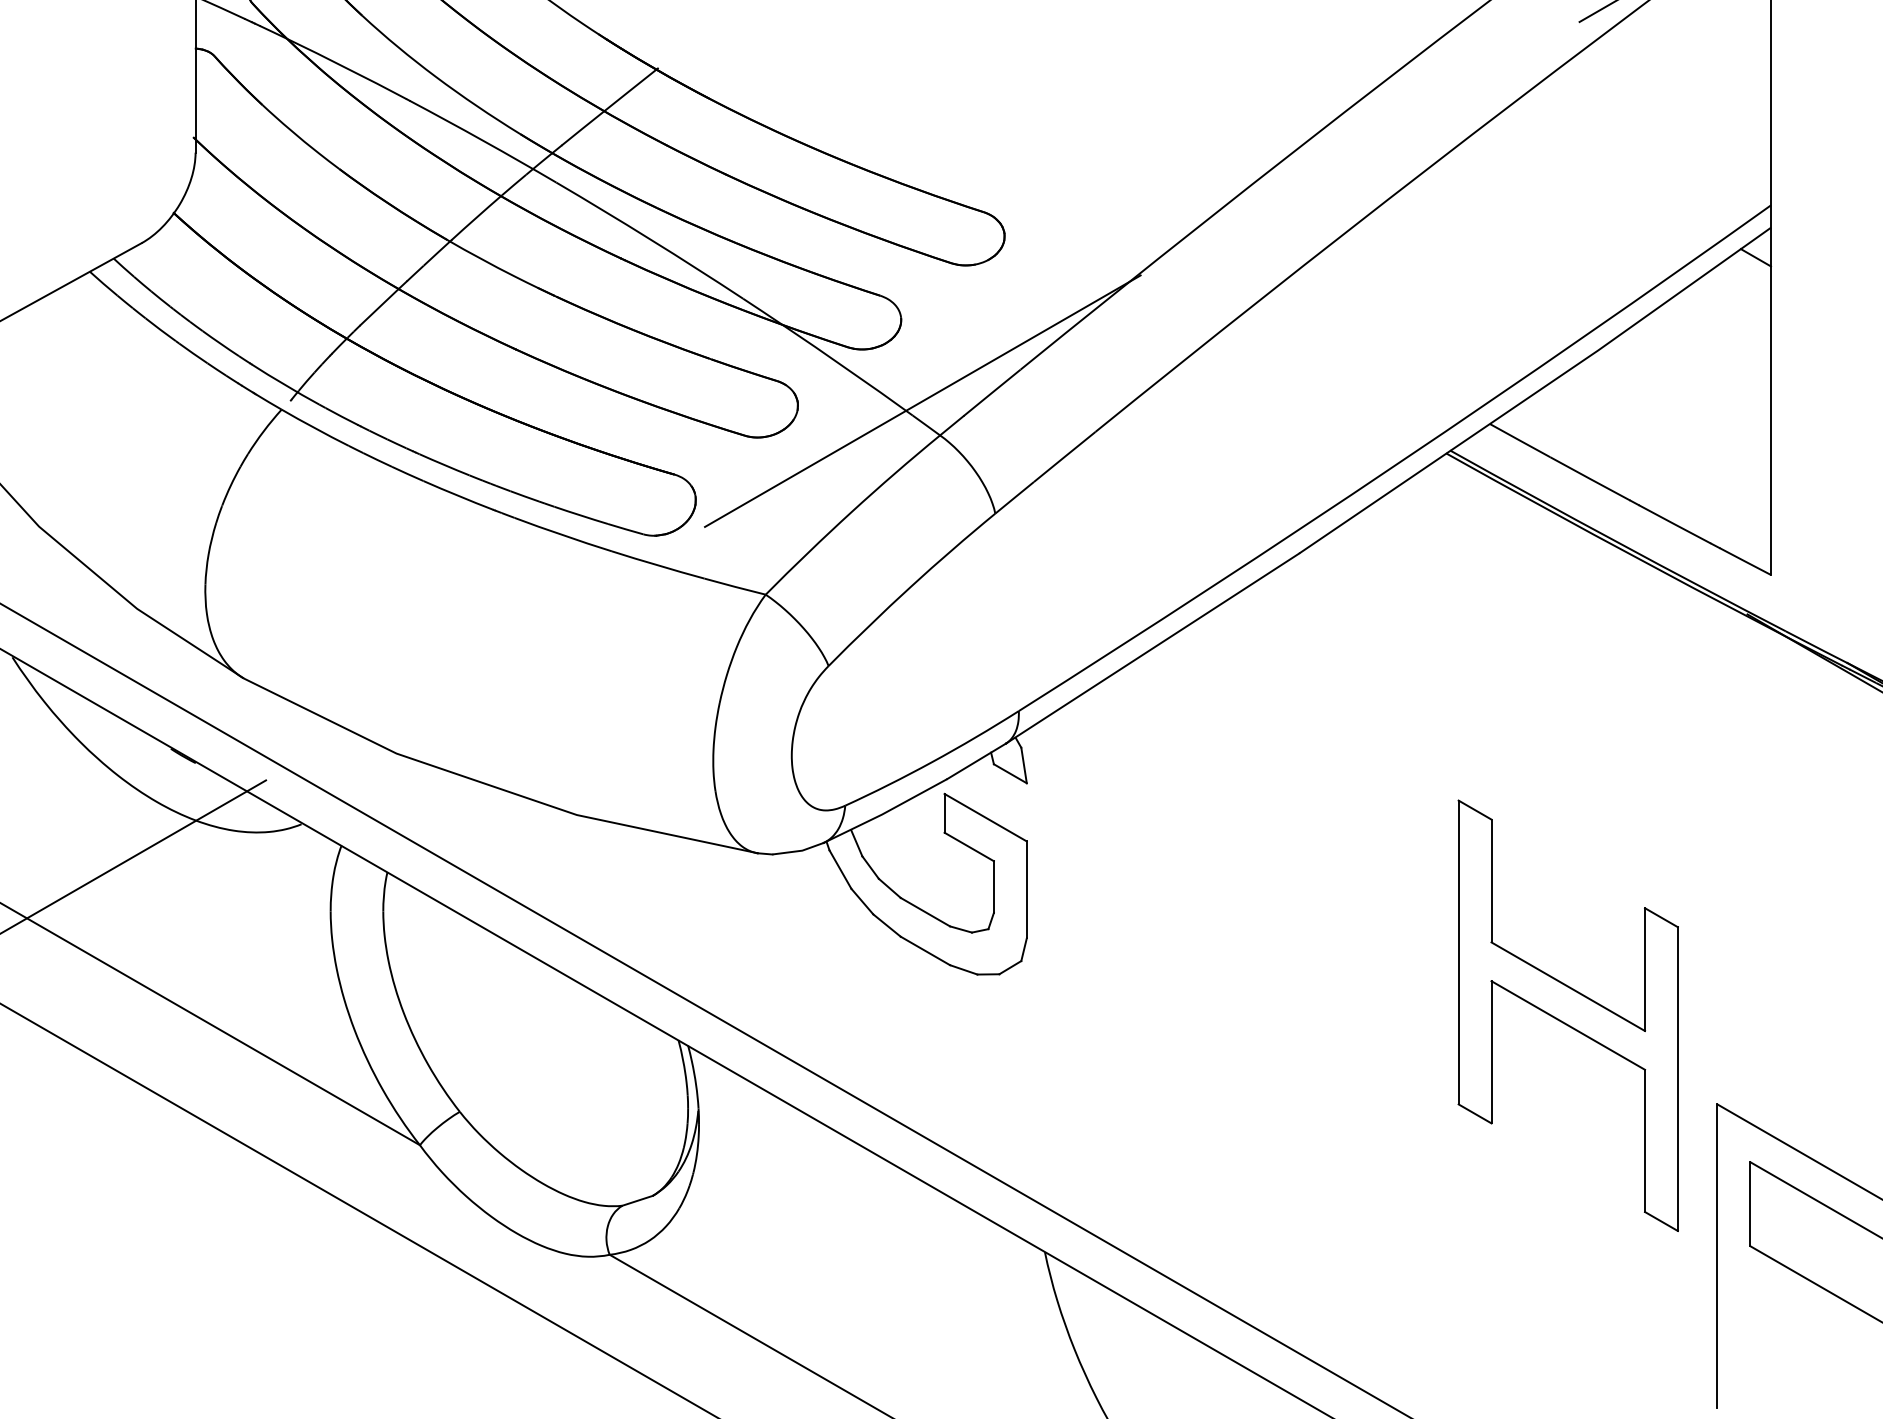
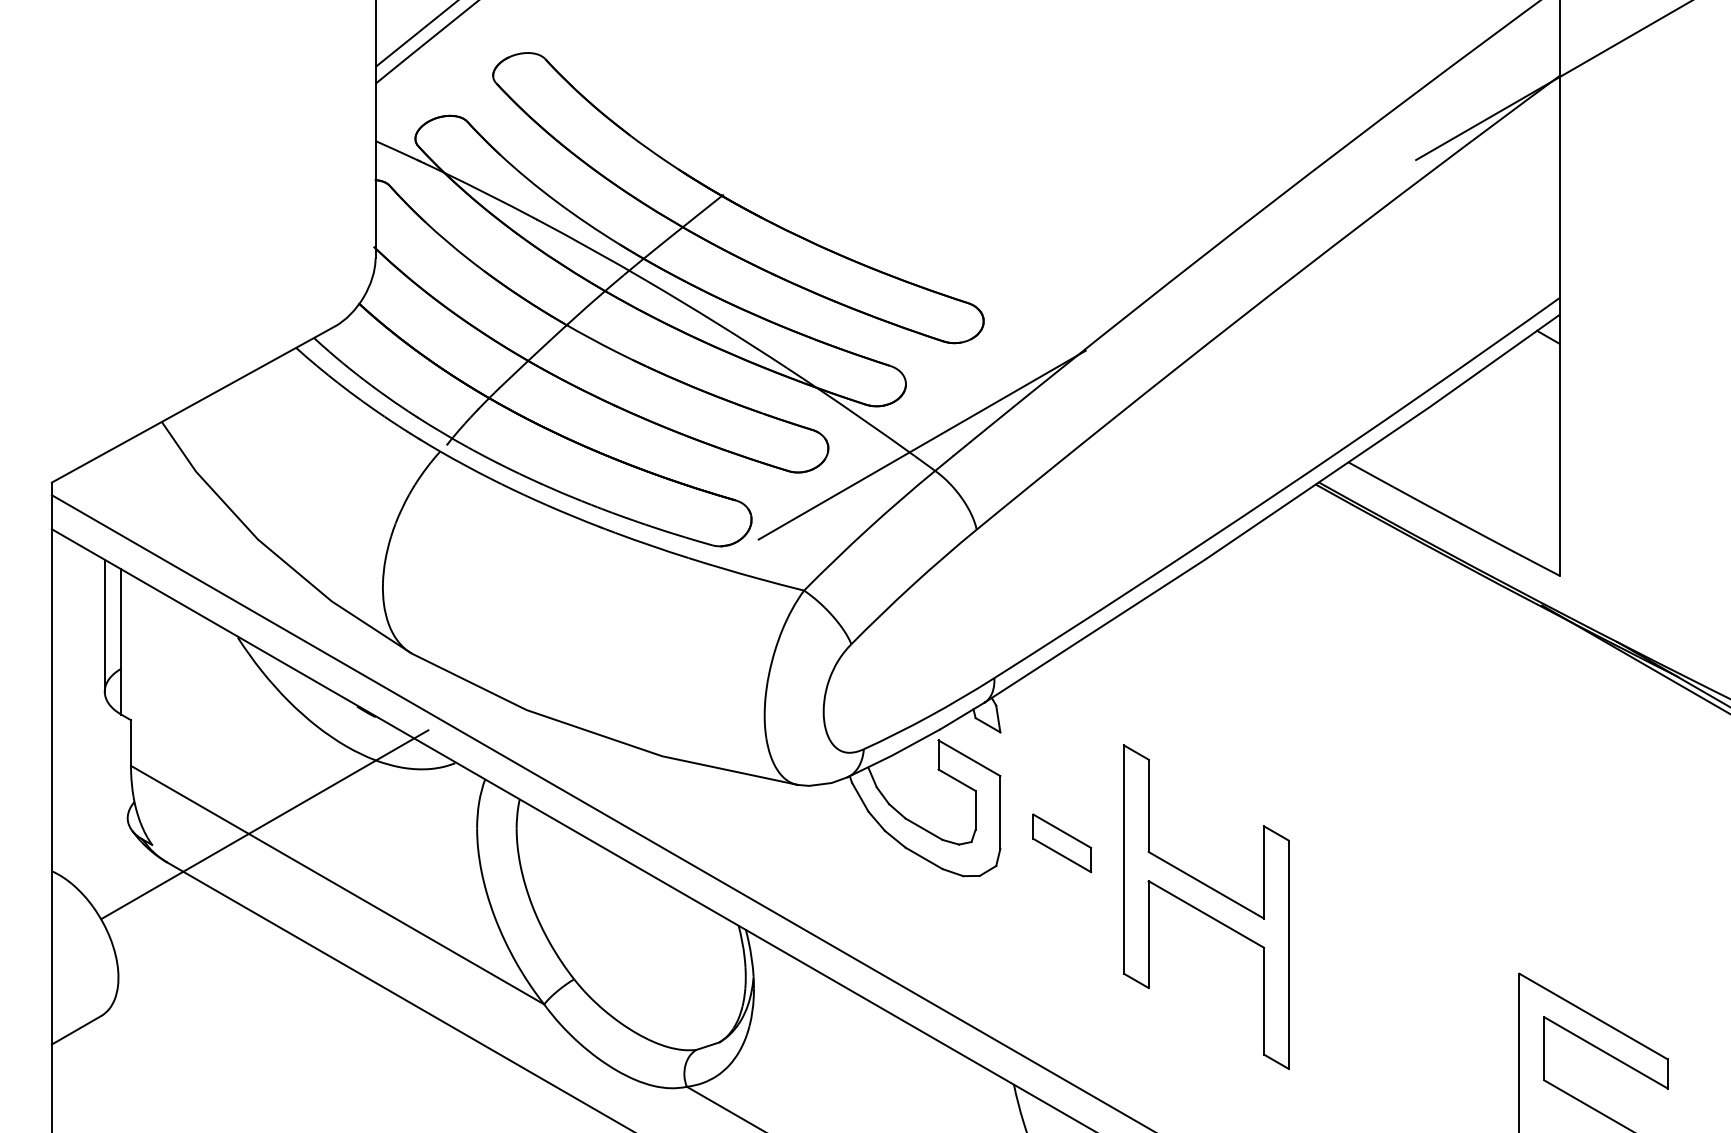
part: (1109, 931) -> (1062, 843), added
part: (1567, 1014) -> (1205, 906), moved

